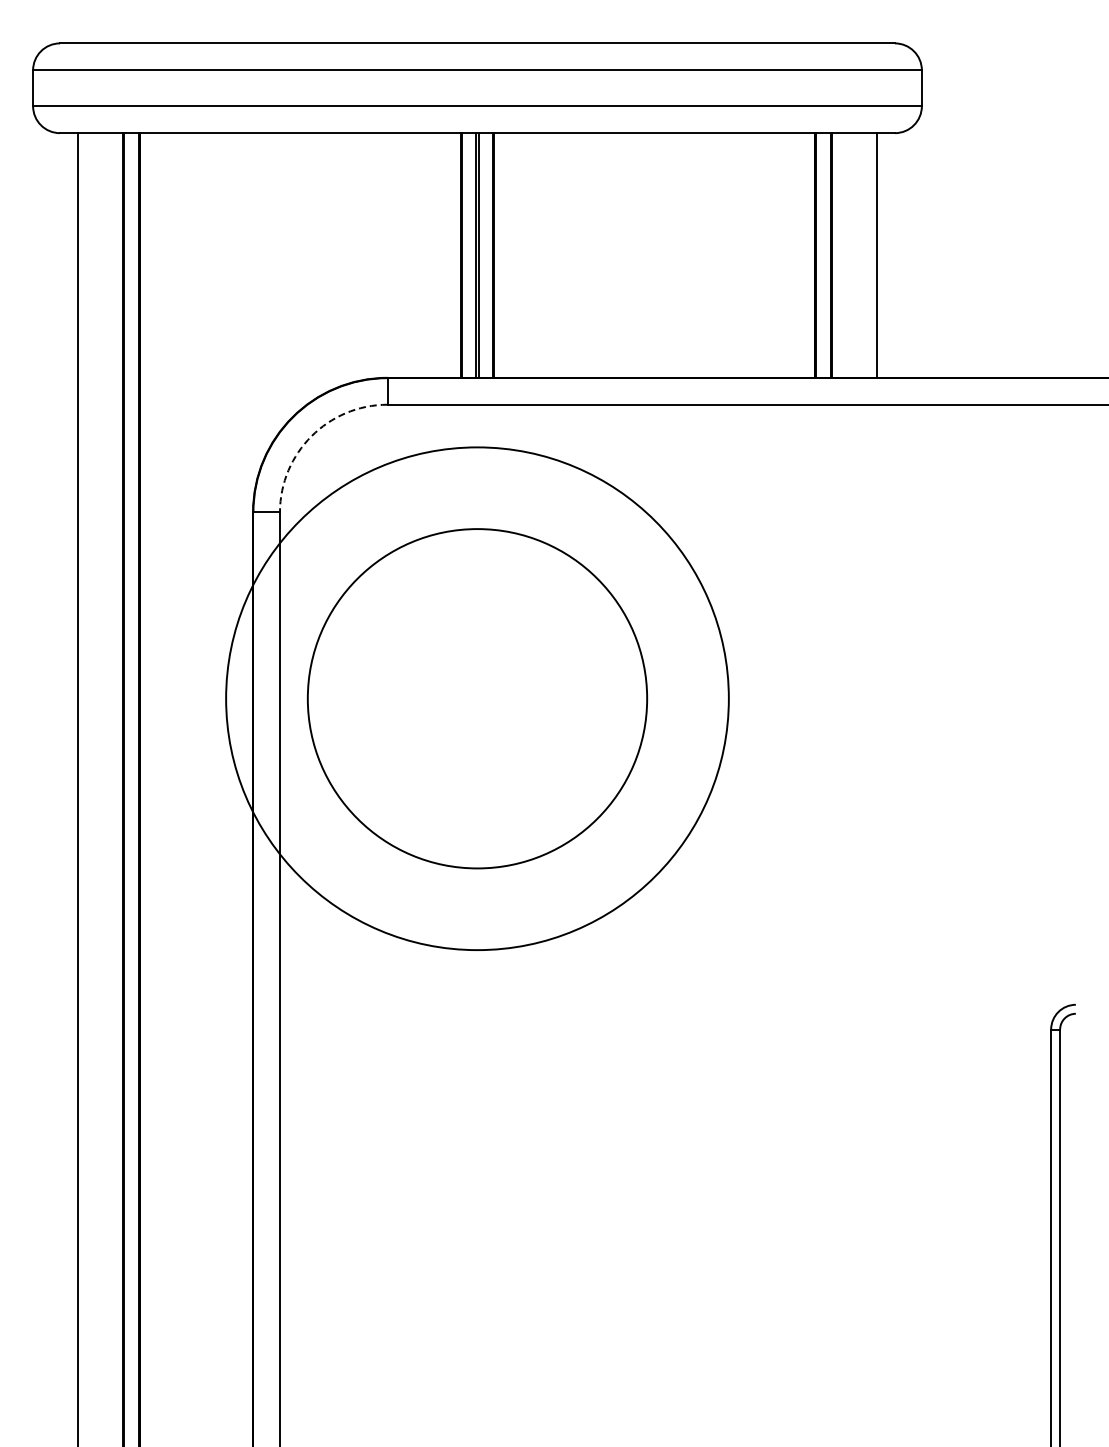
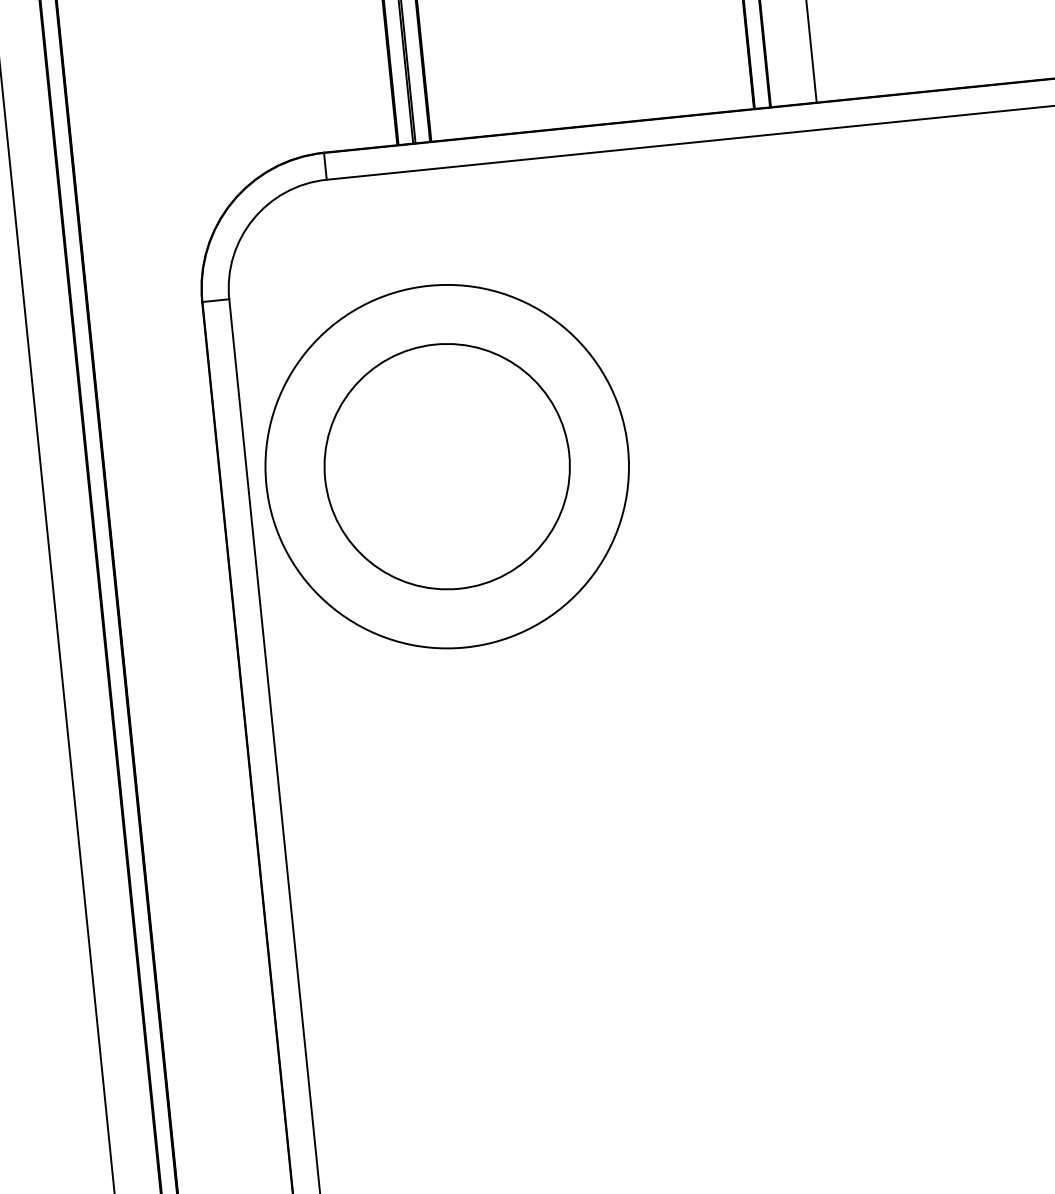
arc: (311, 436) -> (253, 219), dashed -> solid
circle: (477, 698) -> (447, 466), size x0.71
circle: (477, 698) -> (447, 466), size x0.71

